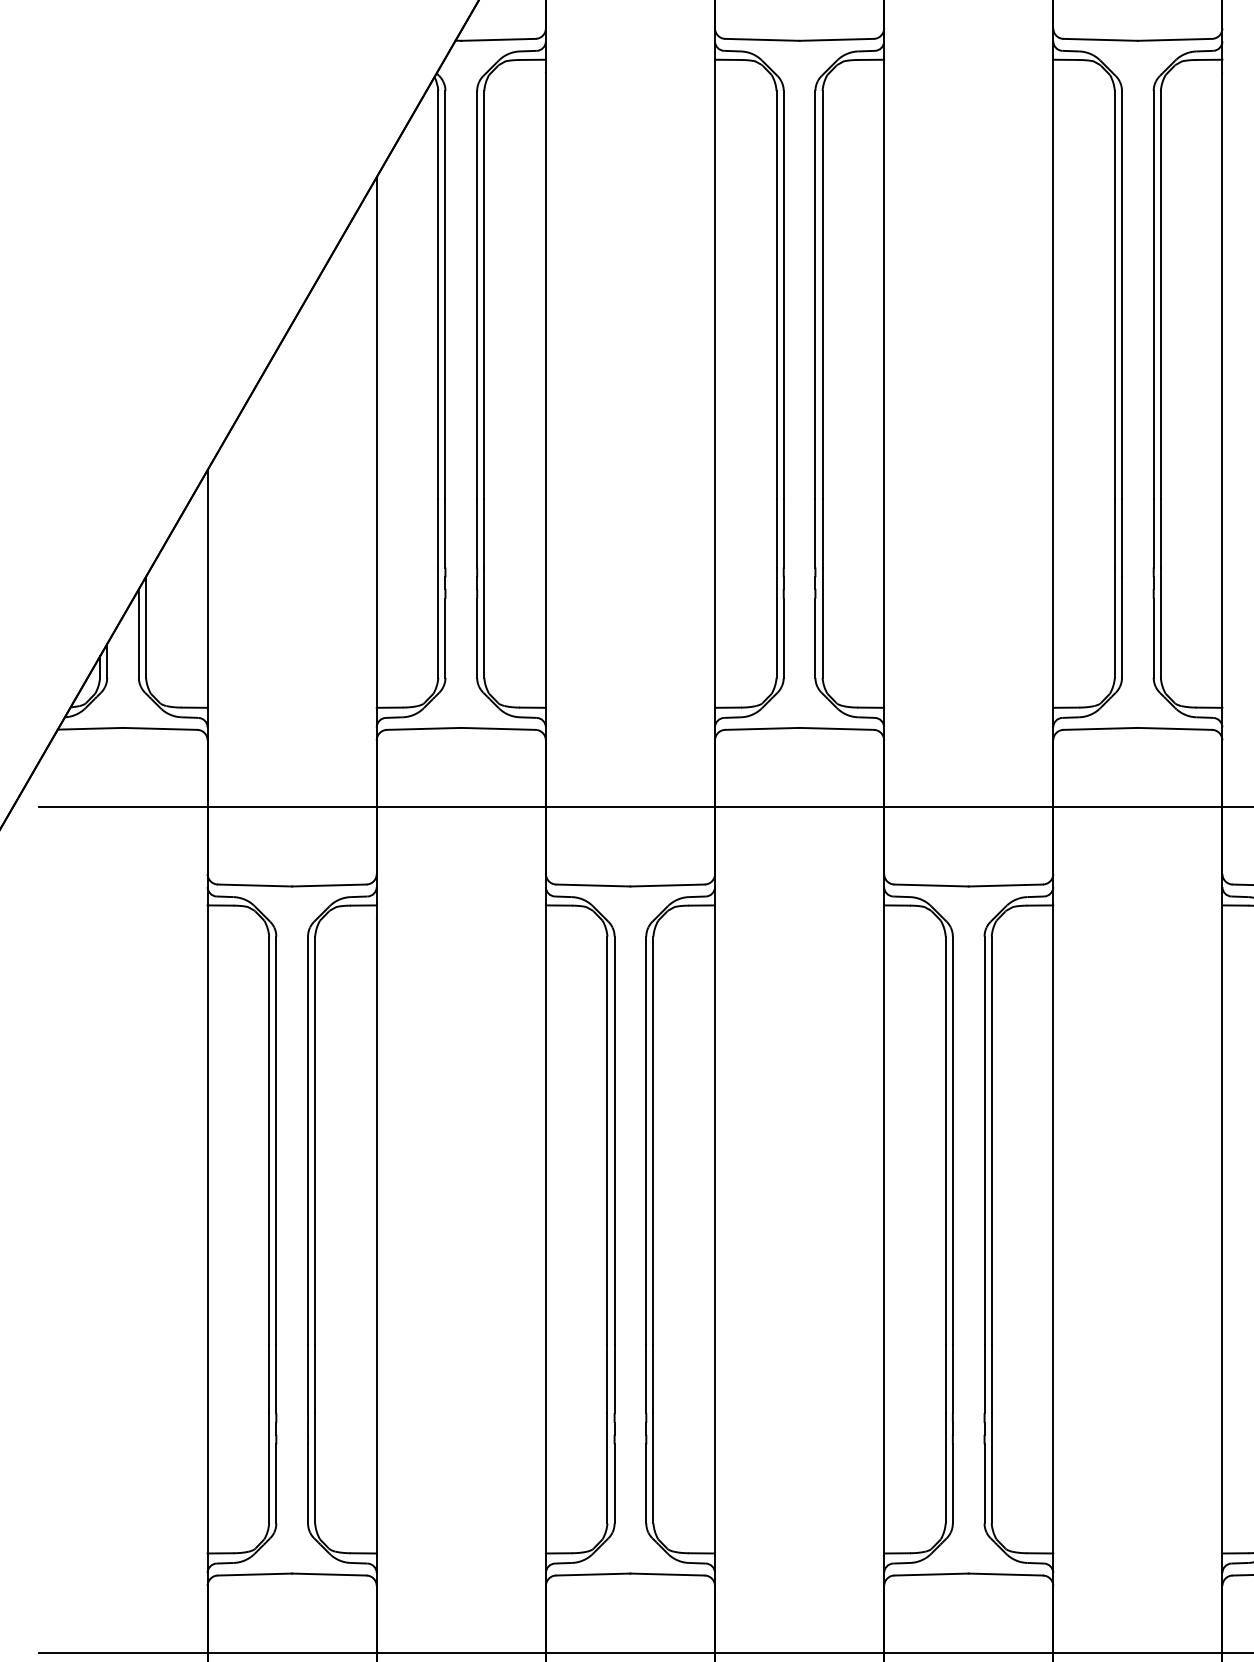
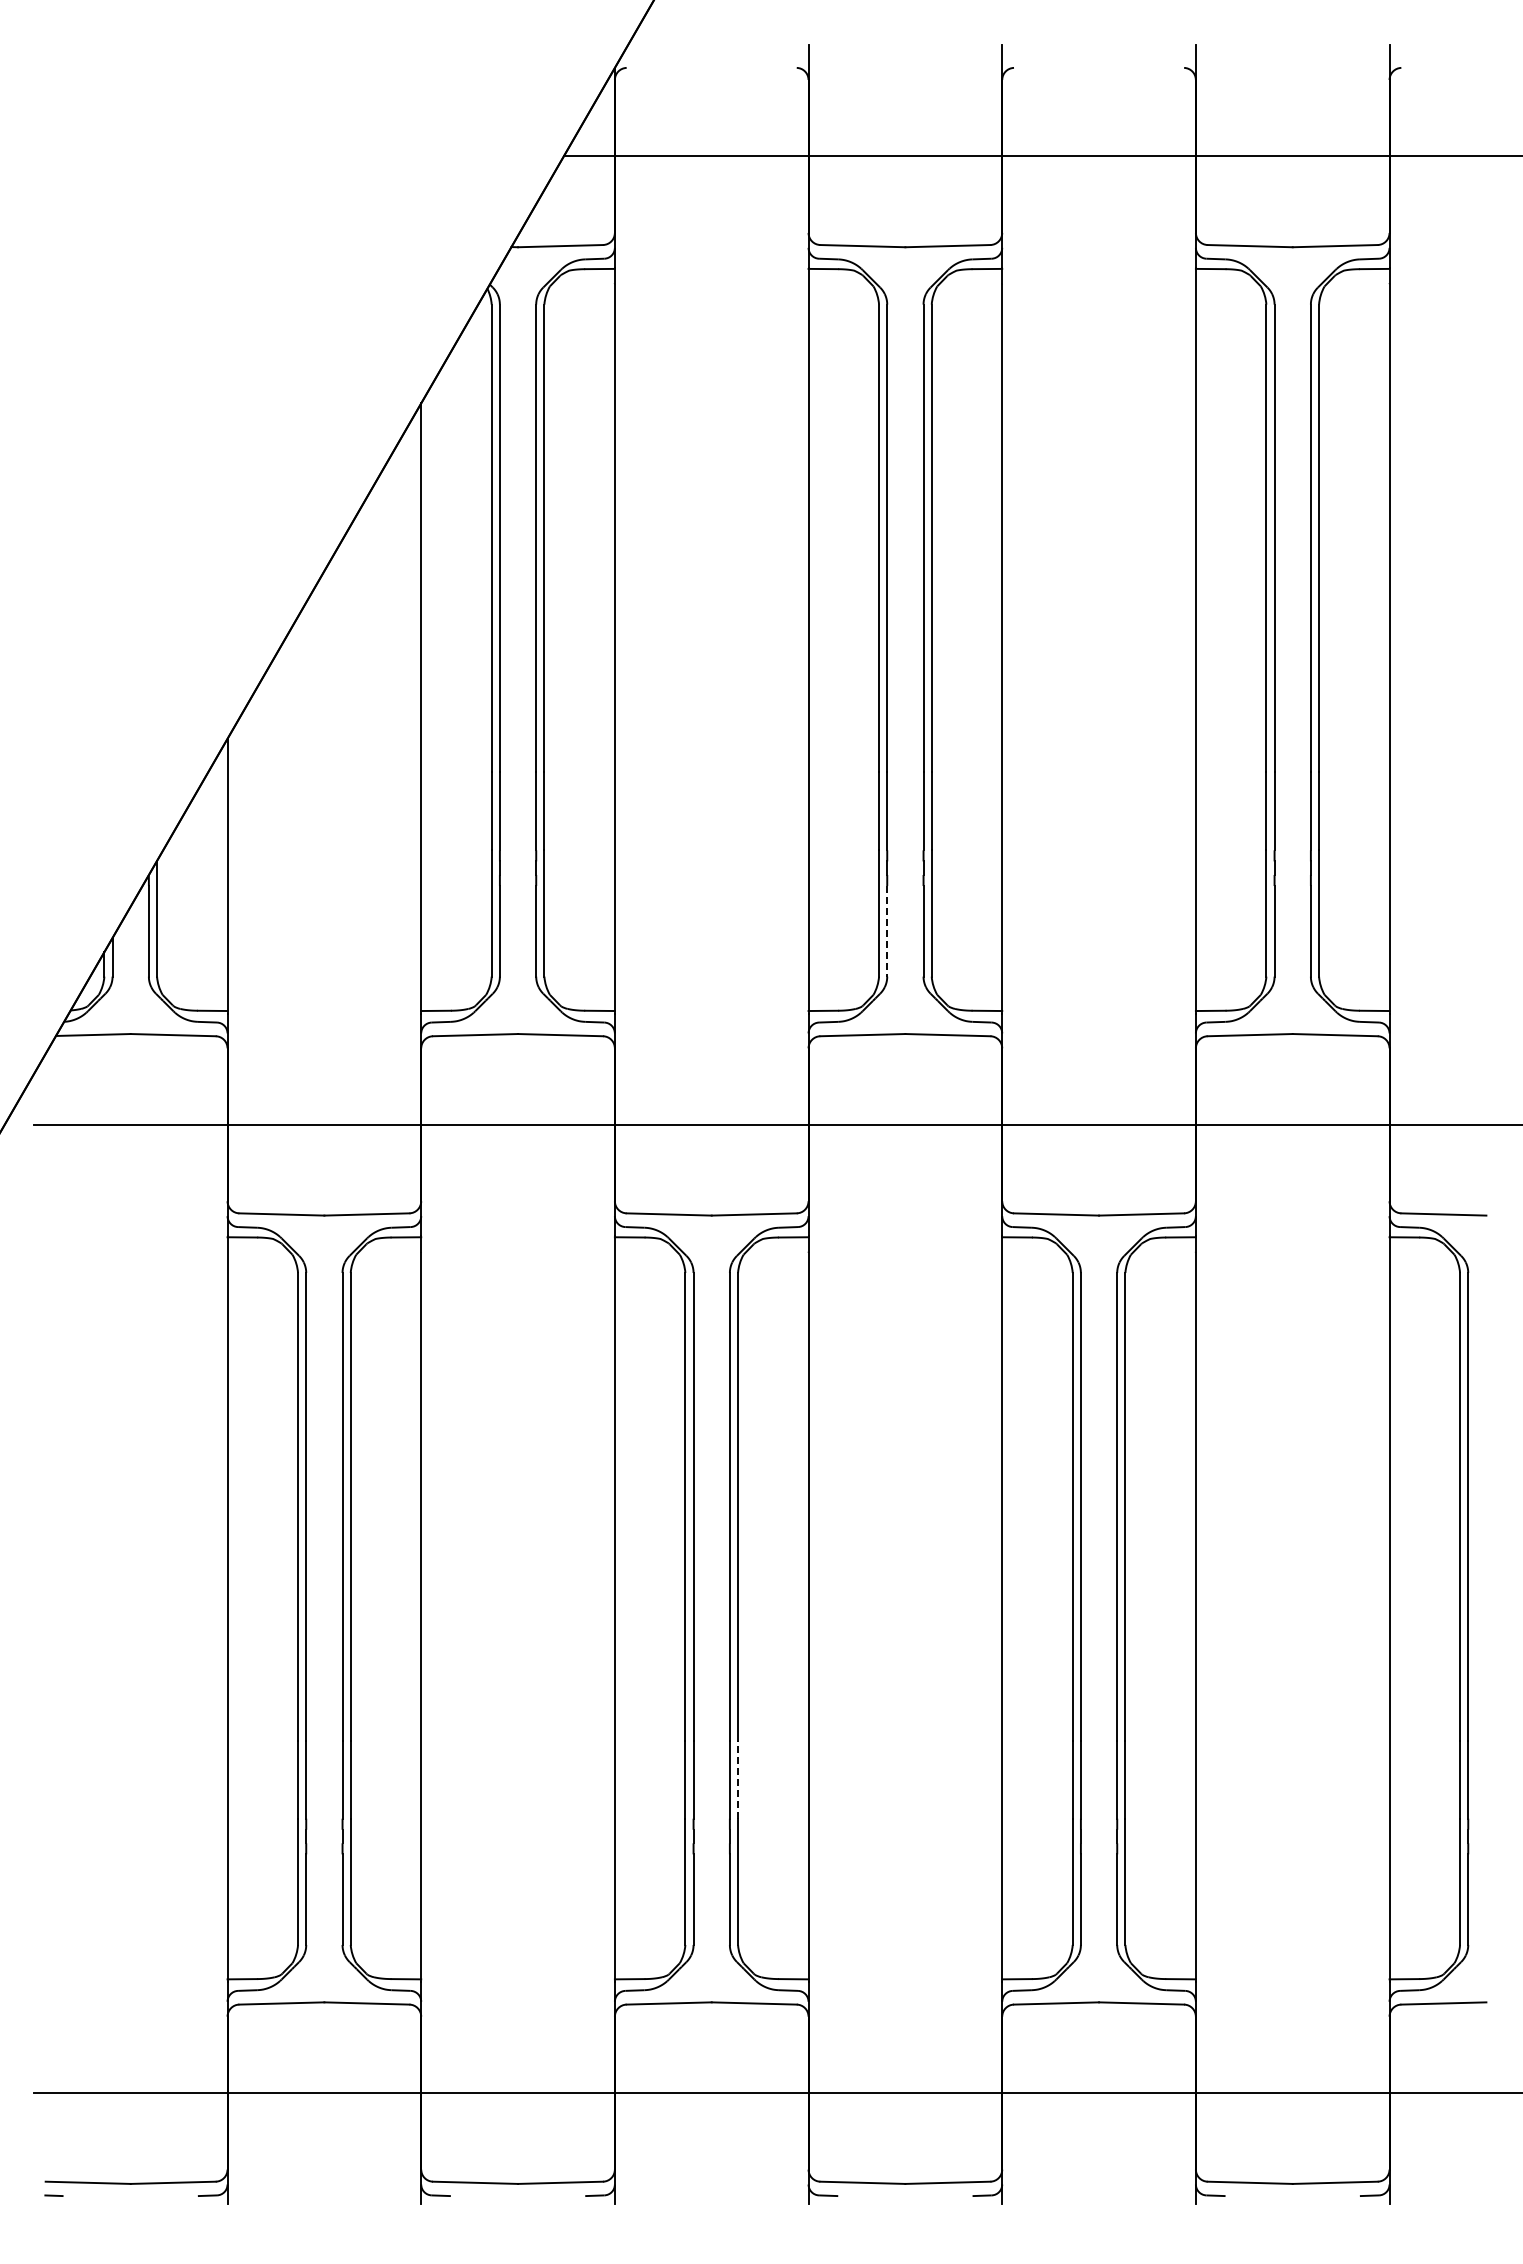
line: (783, 638) -> (887, 931), solid -> dashed
line: (653, 1378) -> (738, 1779), solid -> dashed

